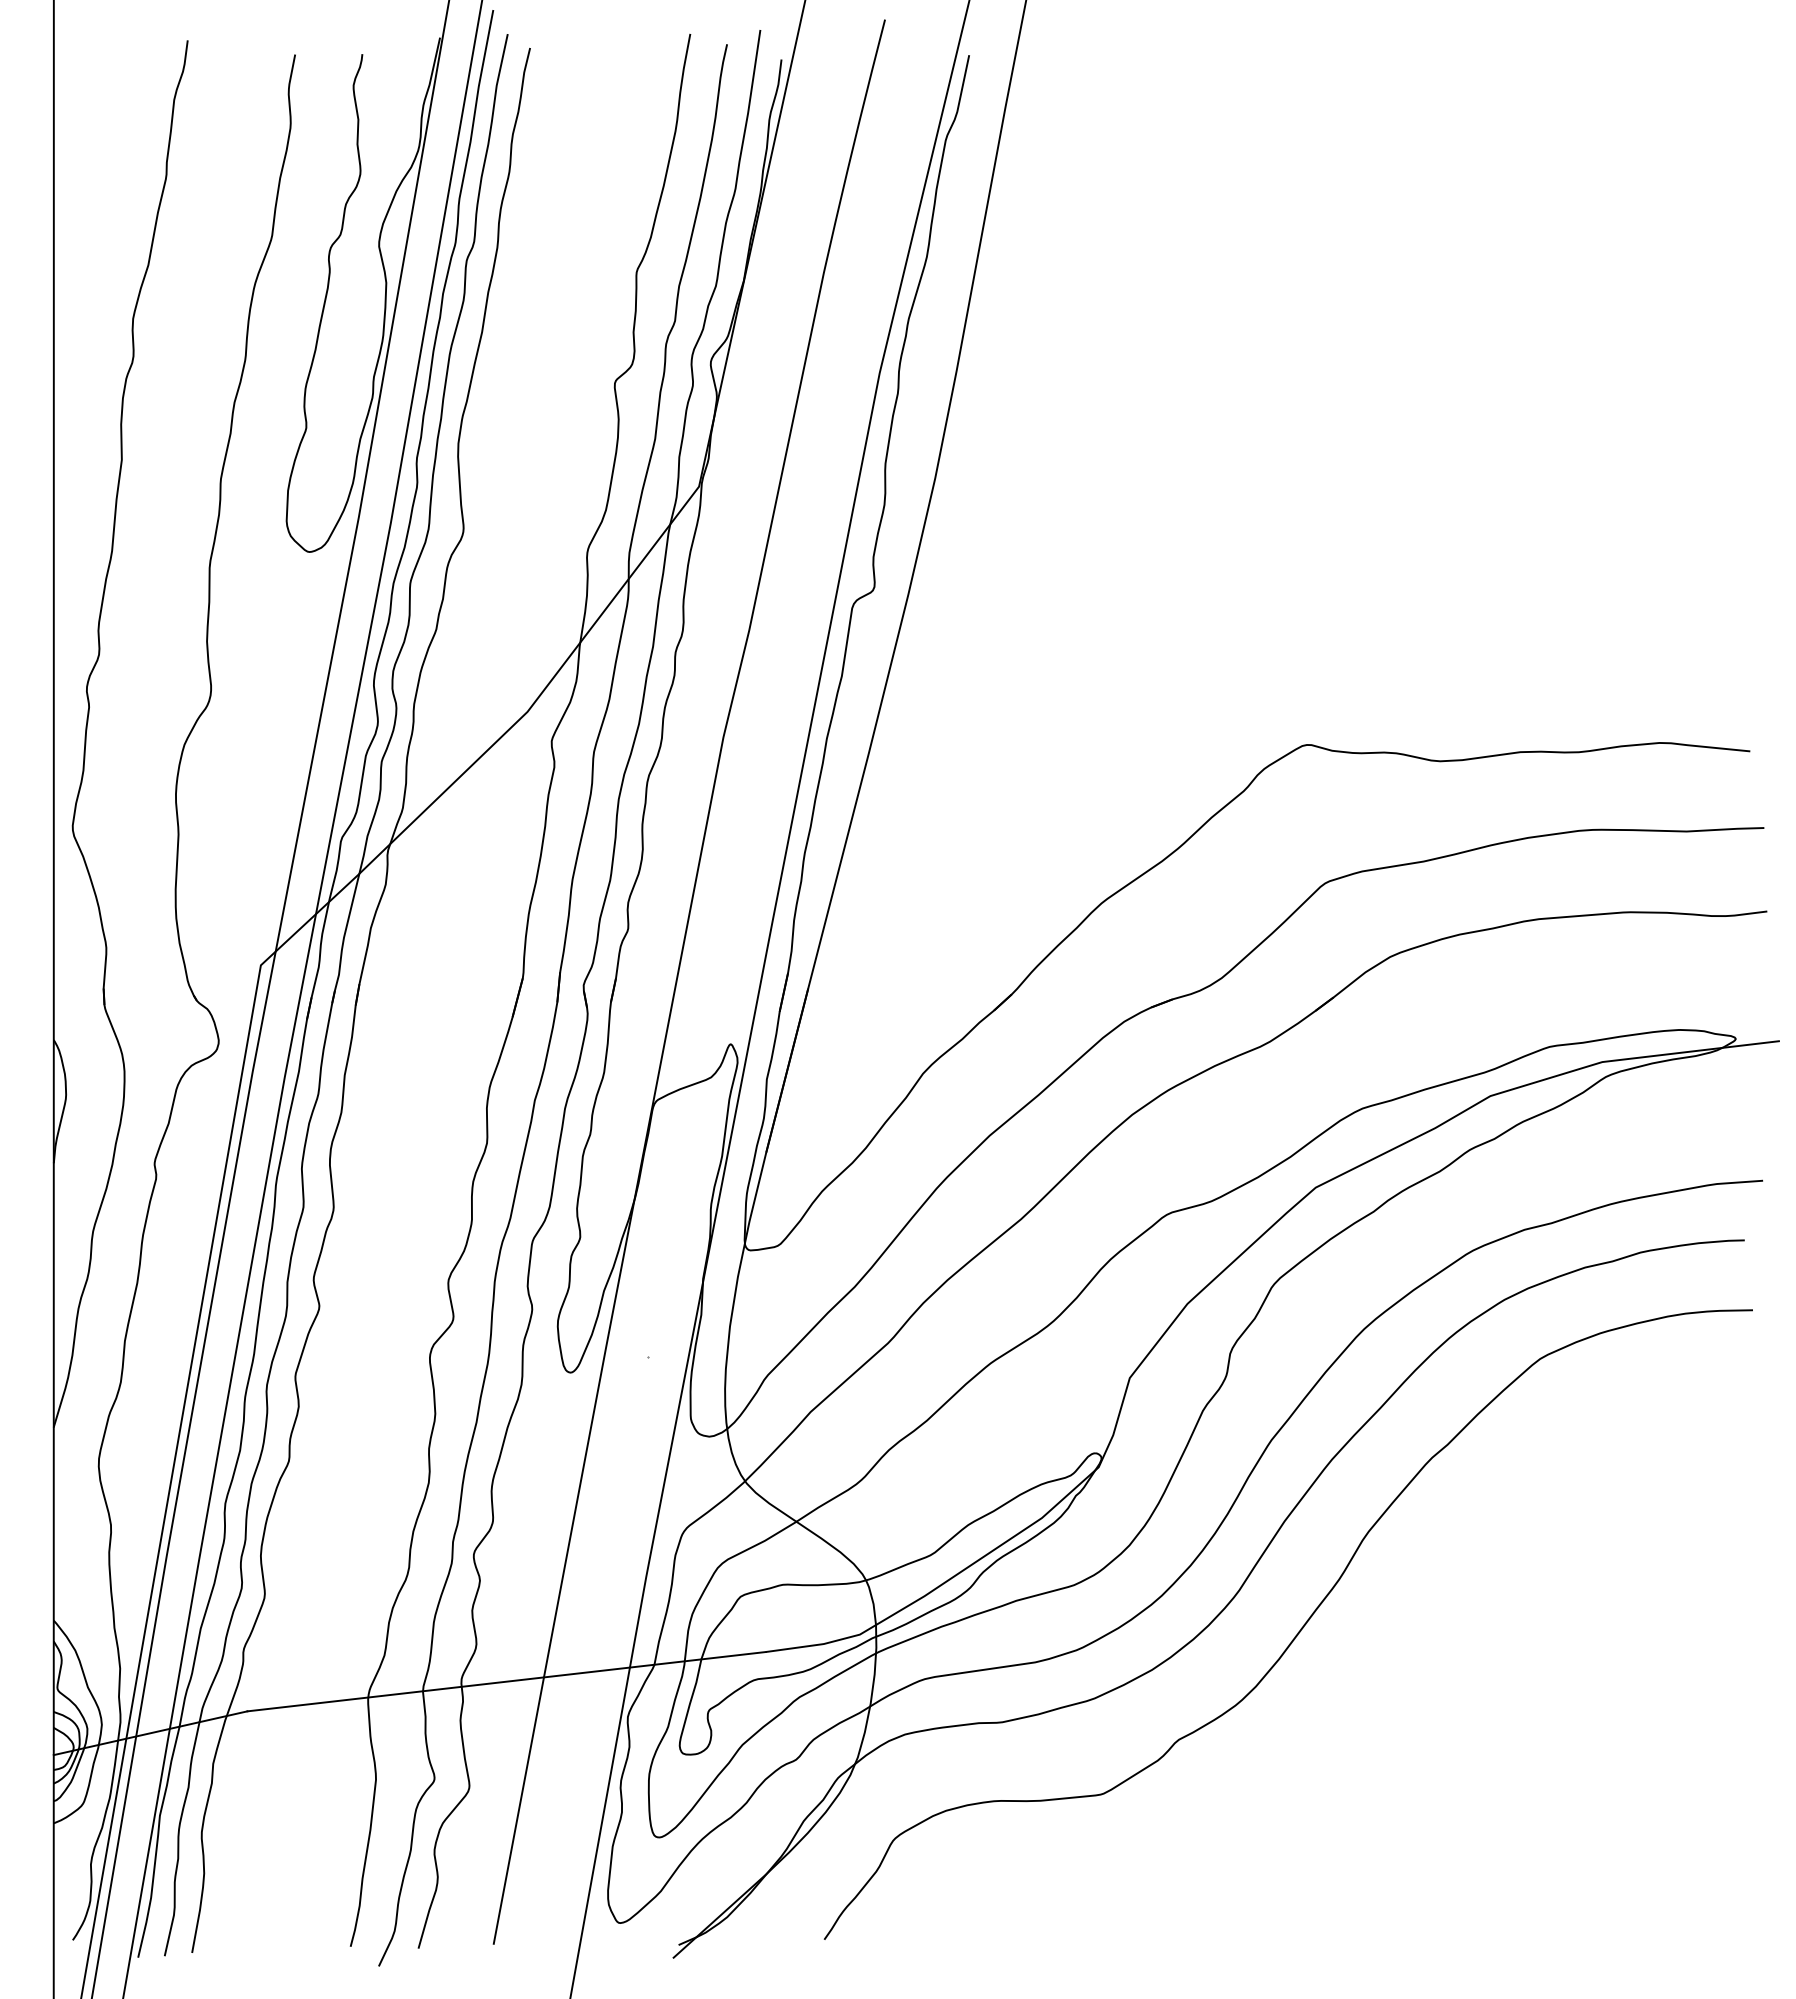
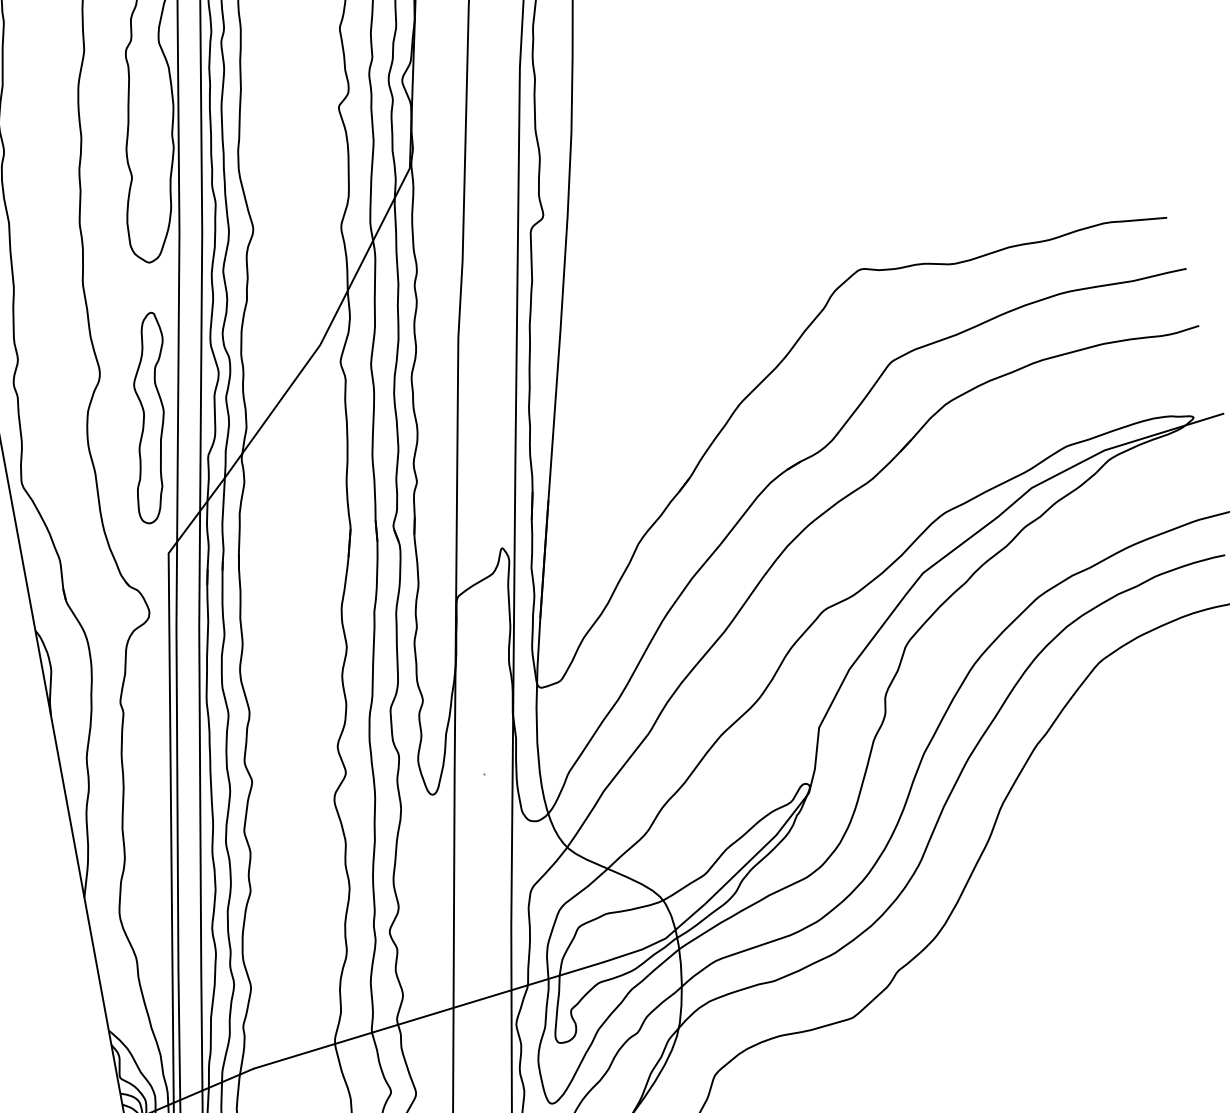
part: (268, 770) -> (149, 418), added

